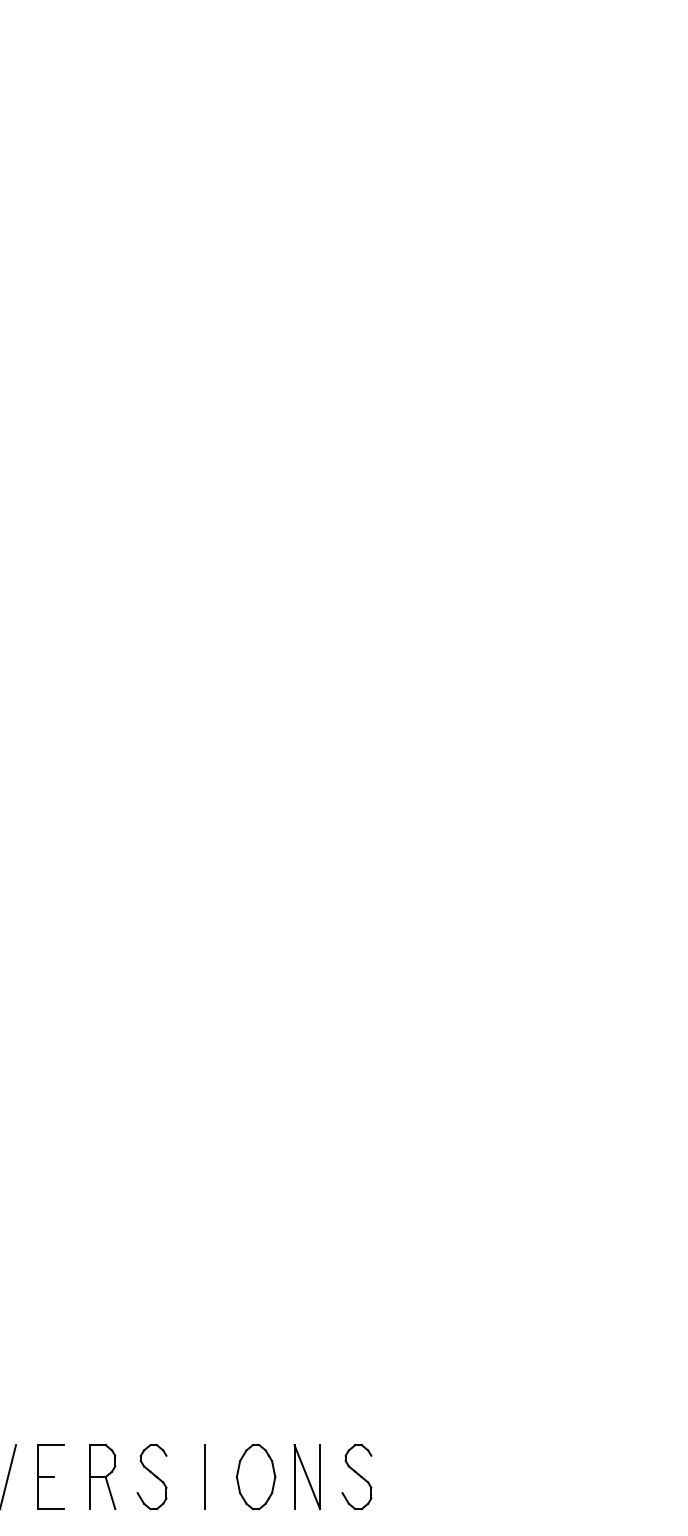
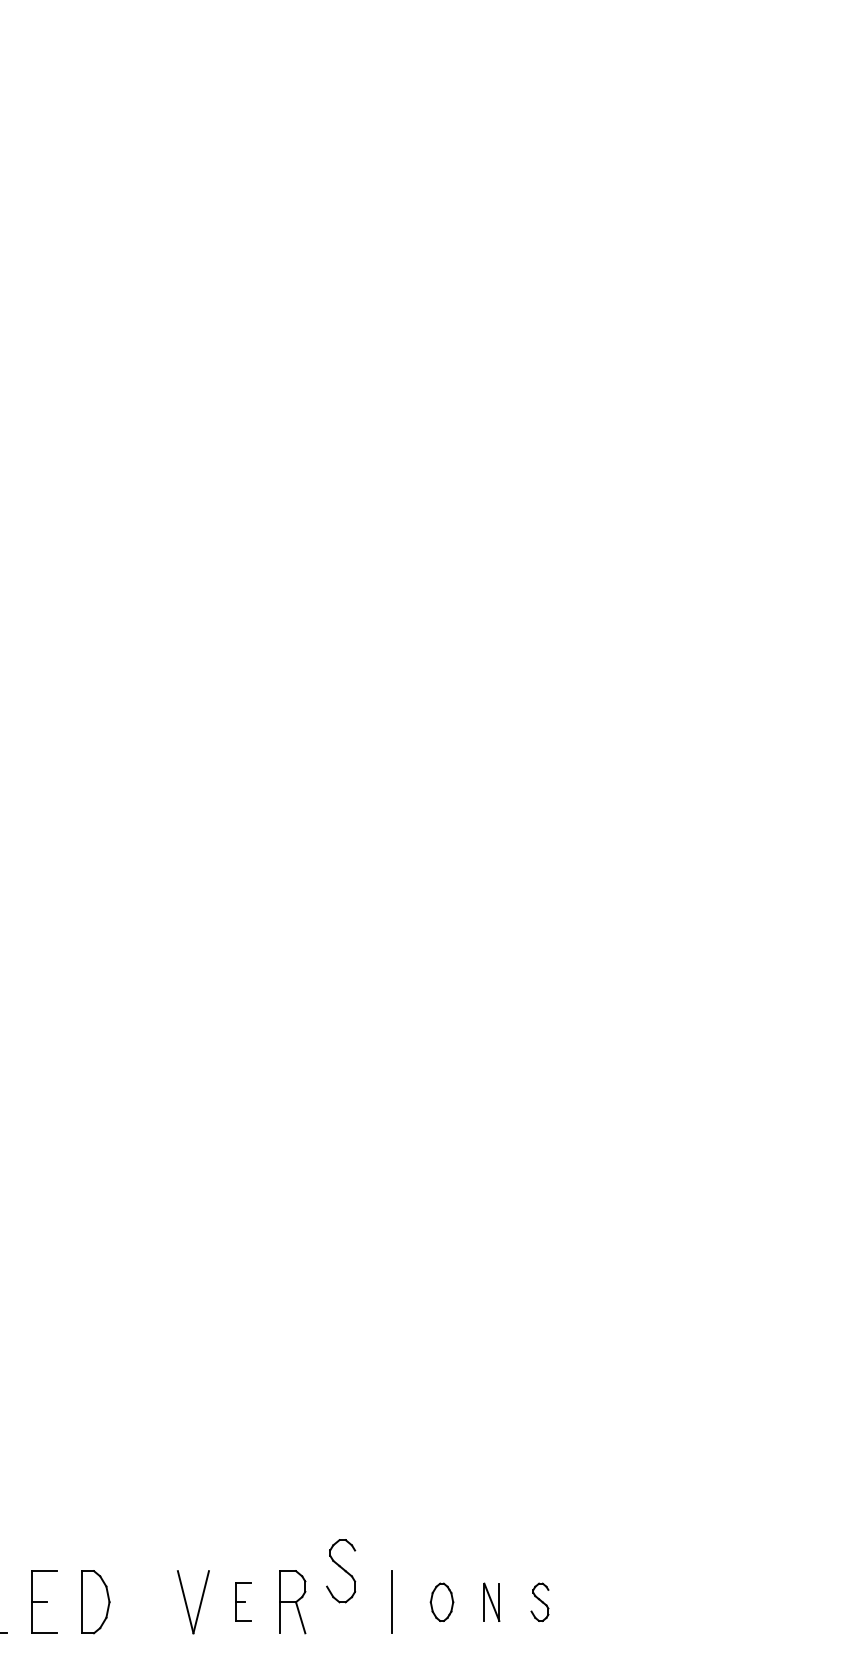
part: (51, 1476) -> (243, 1601), size x0.6
part: (152, 1477) -> (341, 1571), moved
part: (255, 1477) -> (441, 1602), size x0.6
part: (307, 1477) -> (491, 1602), size x0.6
part: (356, 1477) -> (539, 1602), size x0.6

